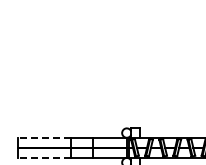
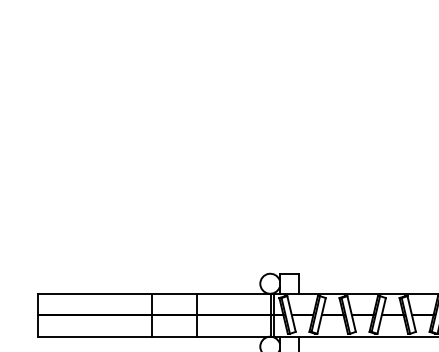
line: (44, 137) -> (94, 293), dashed -> solid
line: (44, 157) -> (94, 335), dashed -> solid

